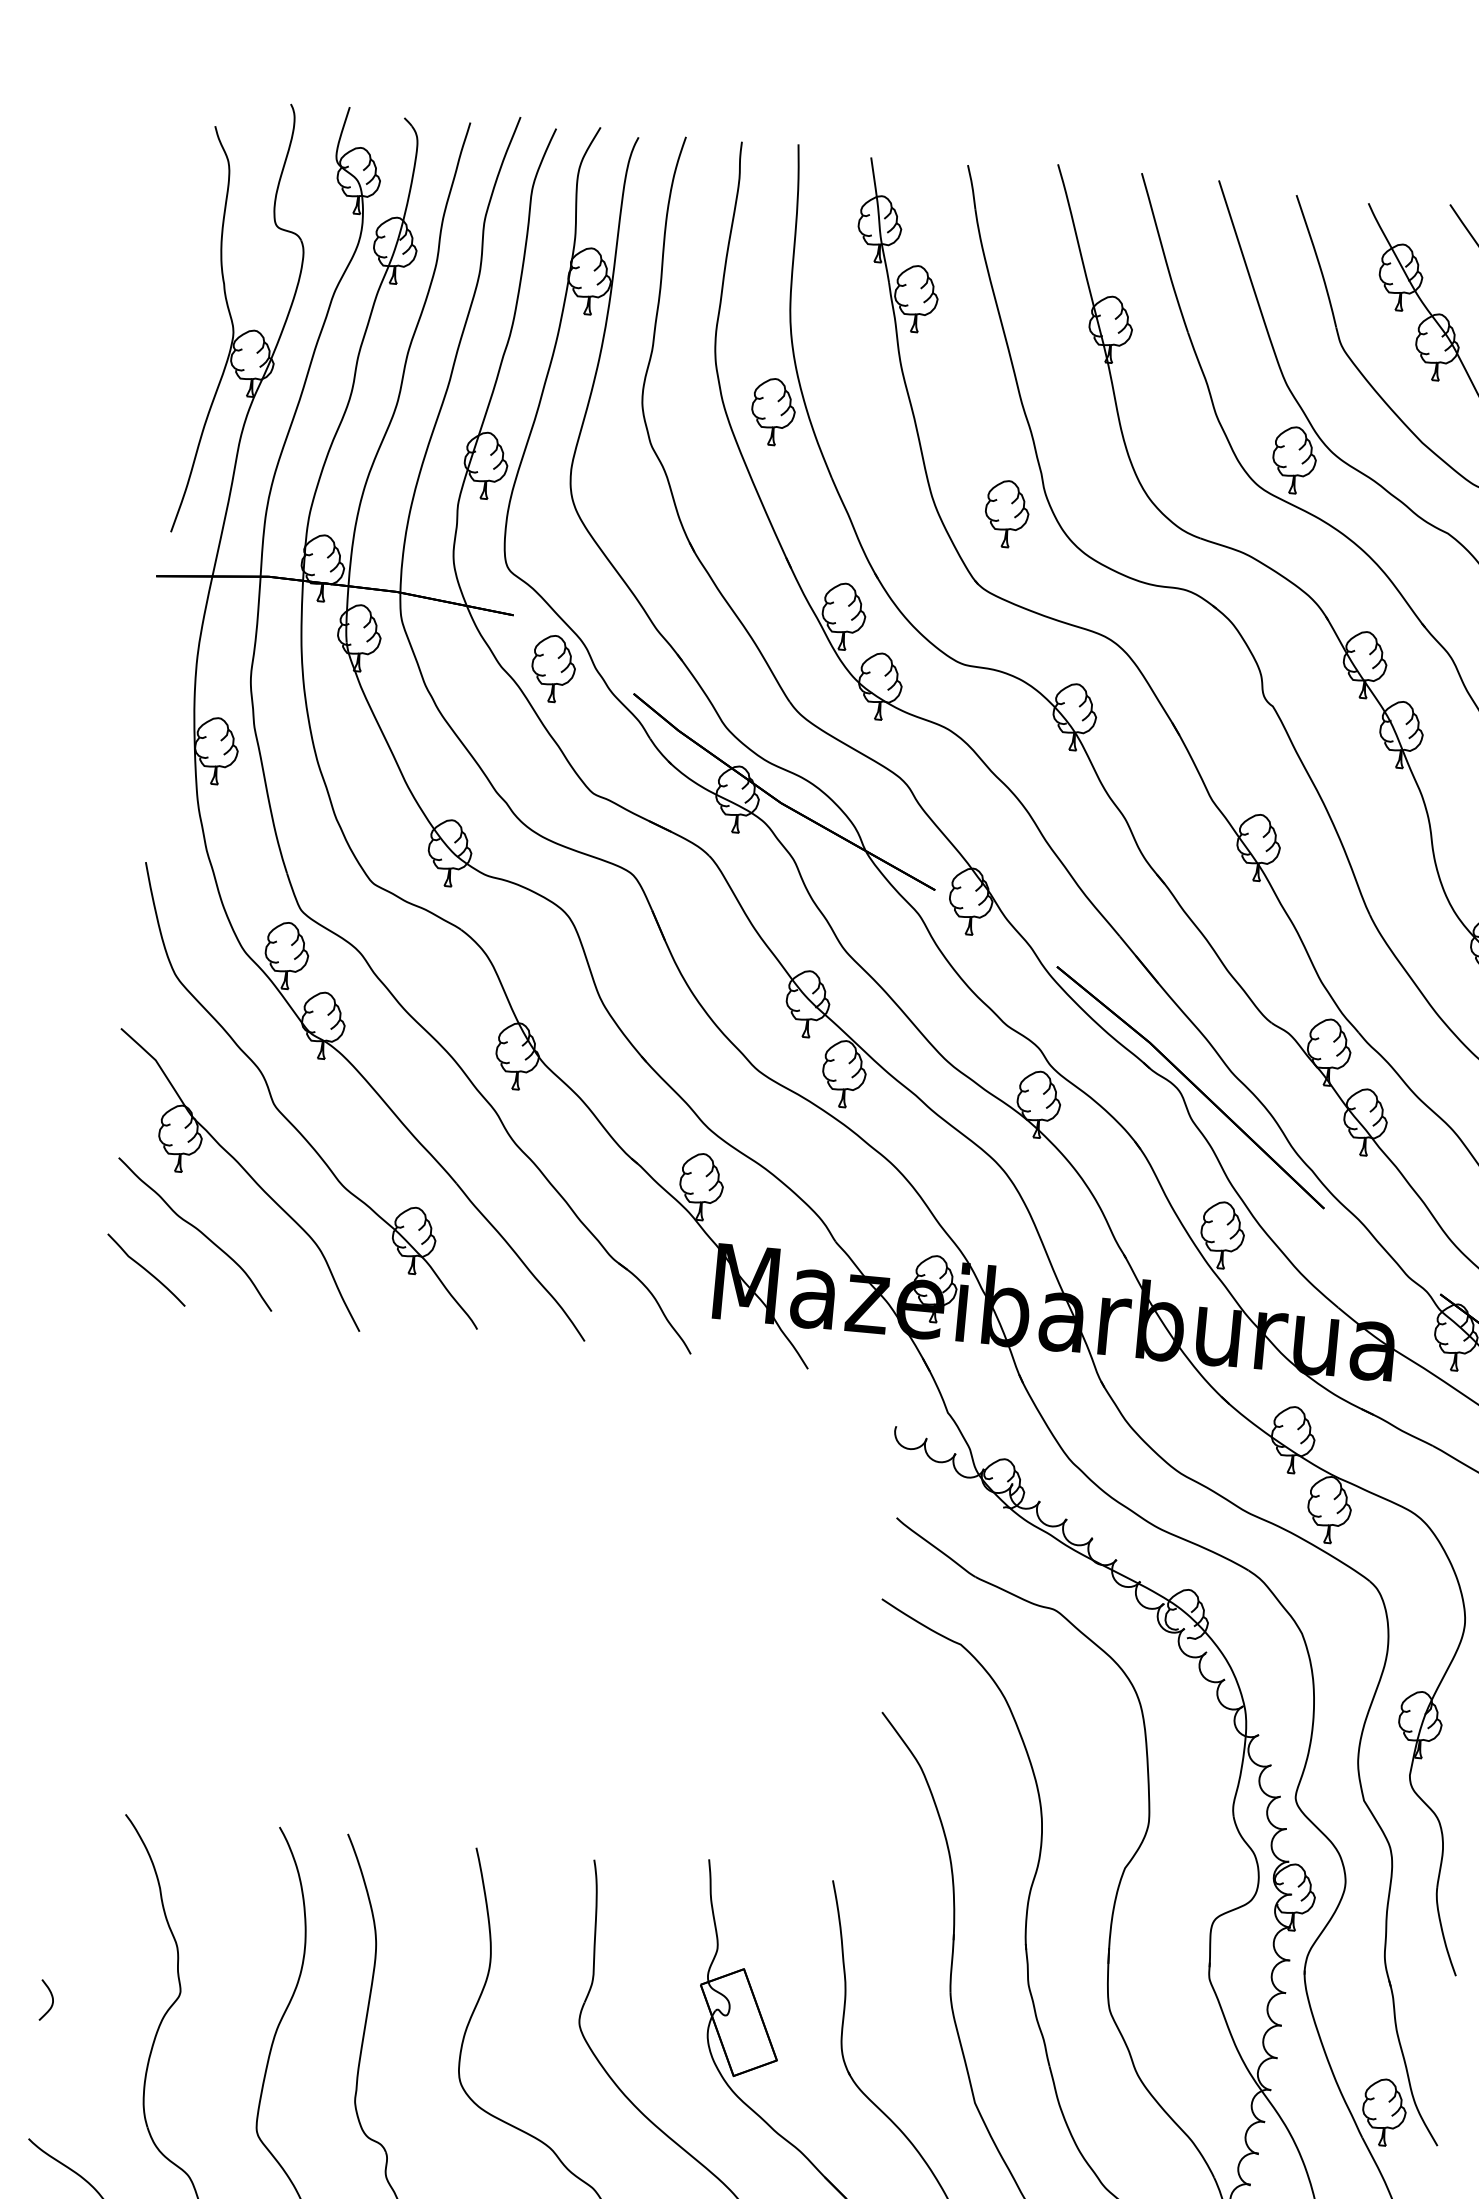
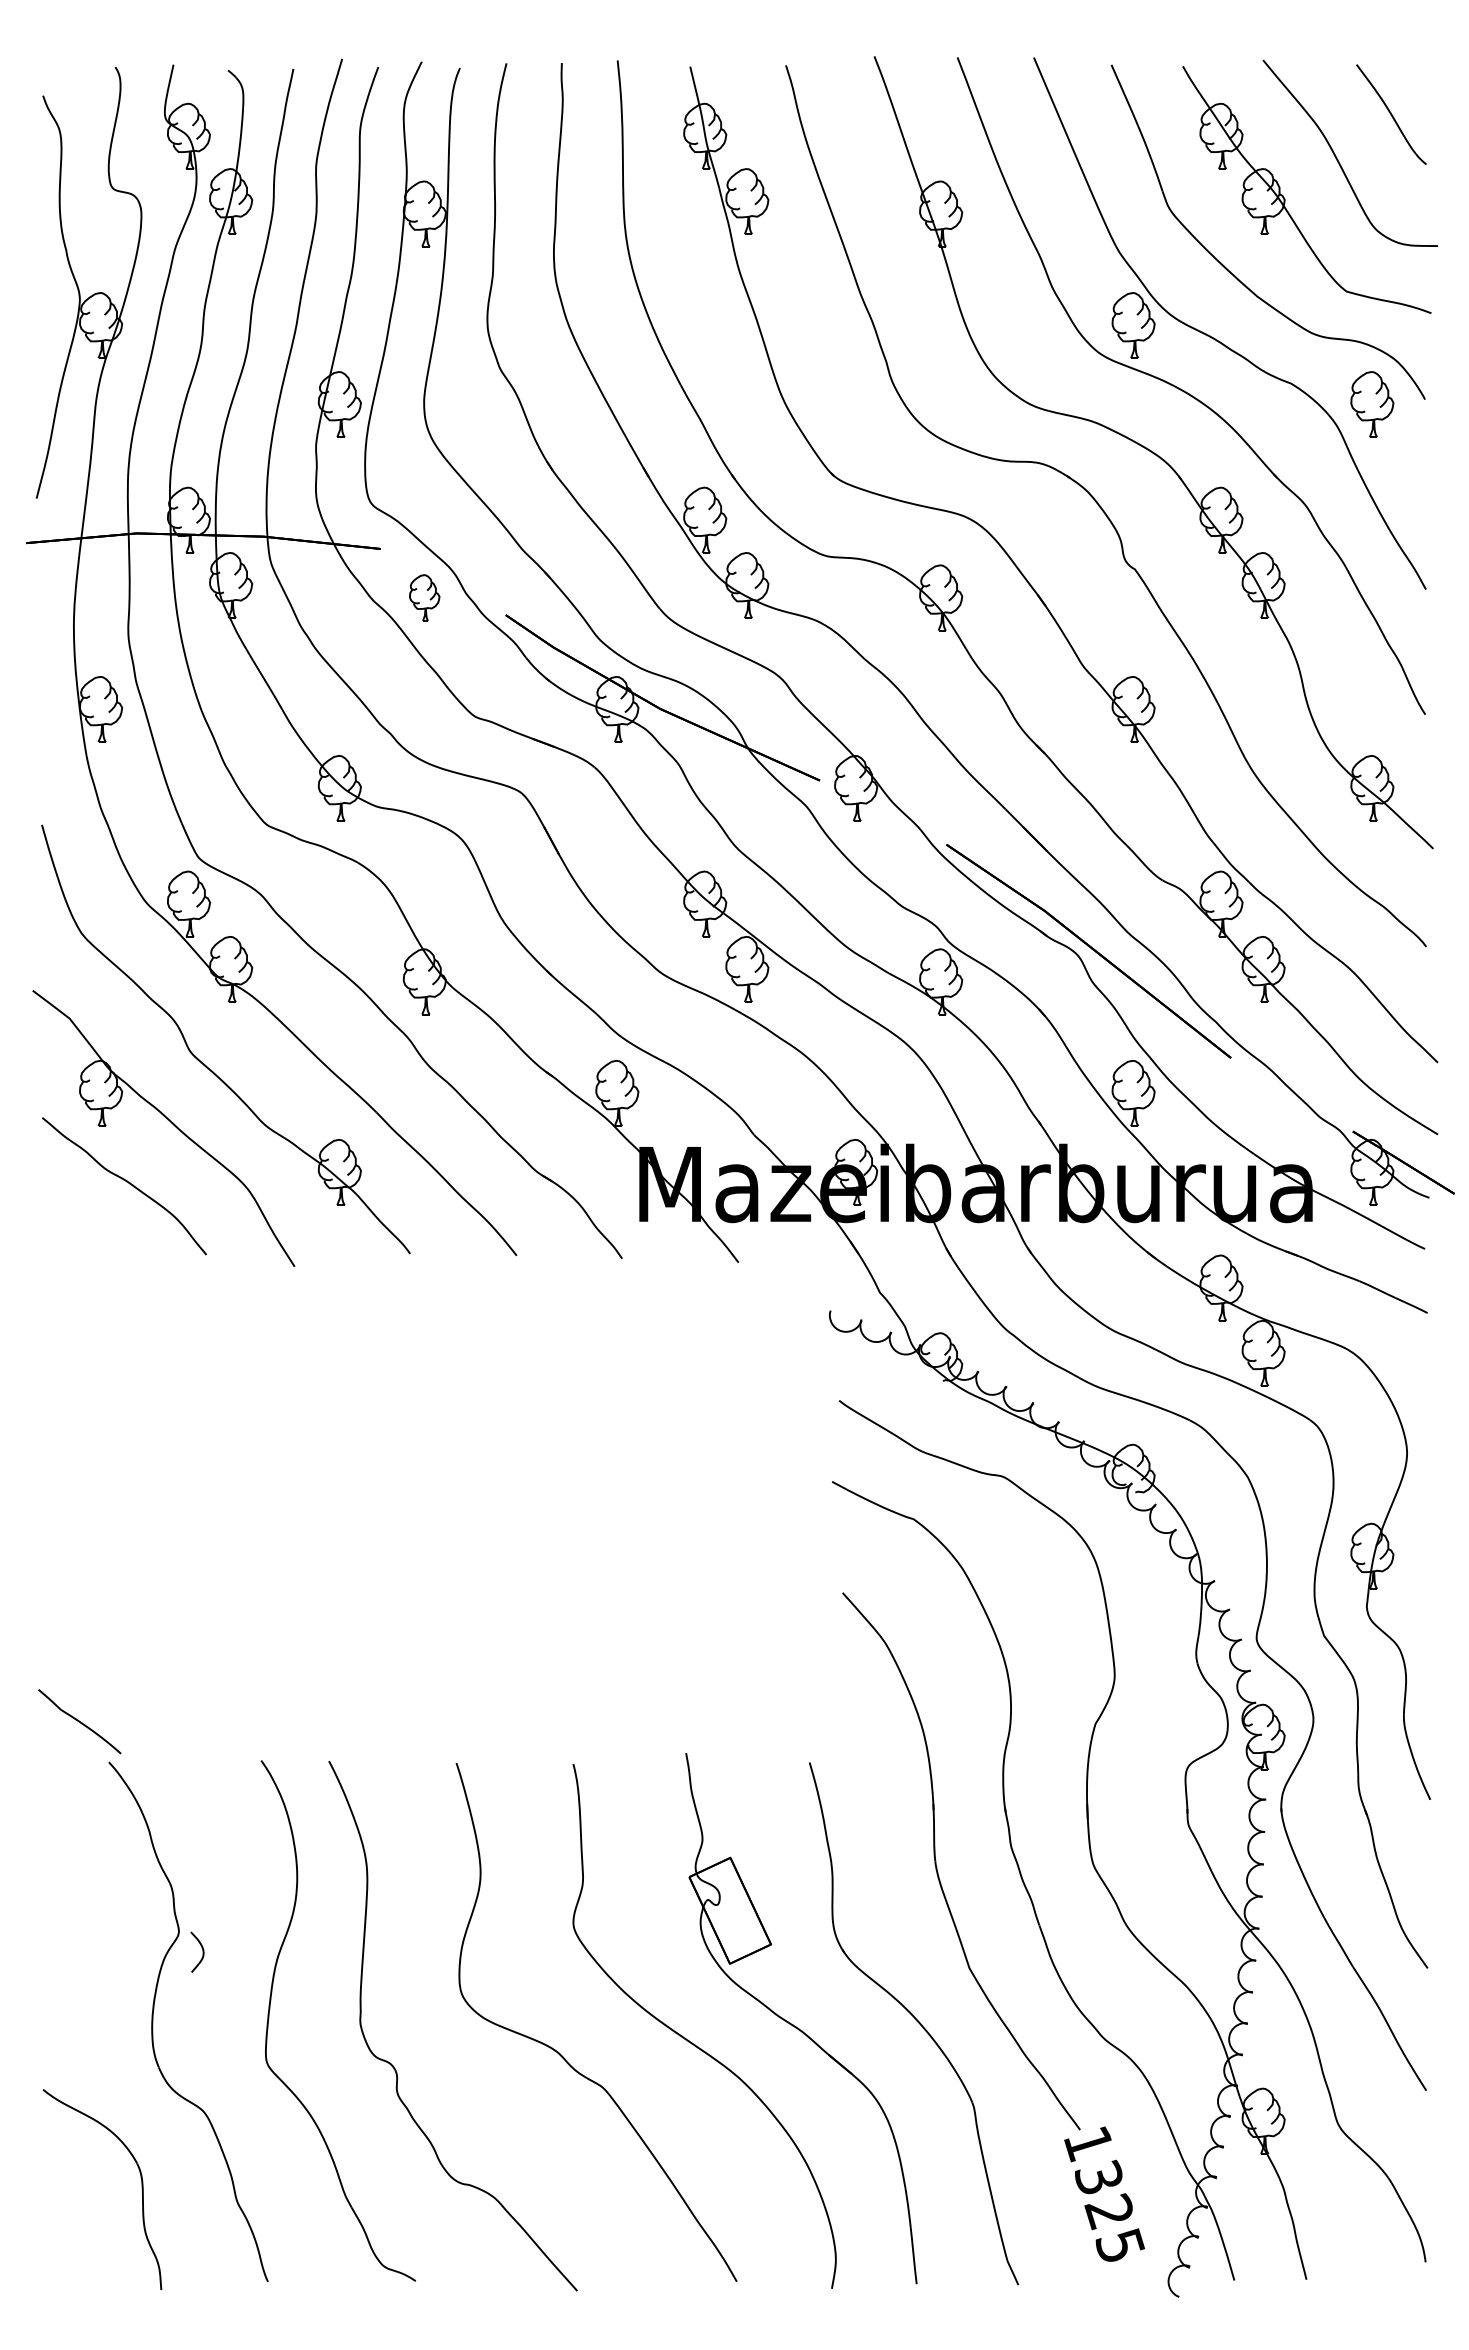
part: (773, 411) -> (617, 325), removed
part: (1007, 514) -> (856, 404), removed
part: (553, 668) -> (424, 597), size x0.7
curve: (146, 1269) -> (79, 1721), moved
curve: (51, 1997) -> (201, 1948), moved
part: (1384, 2111) -> (1372, 1939), removed

